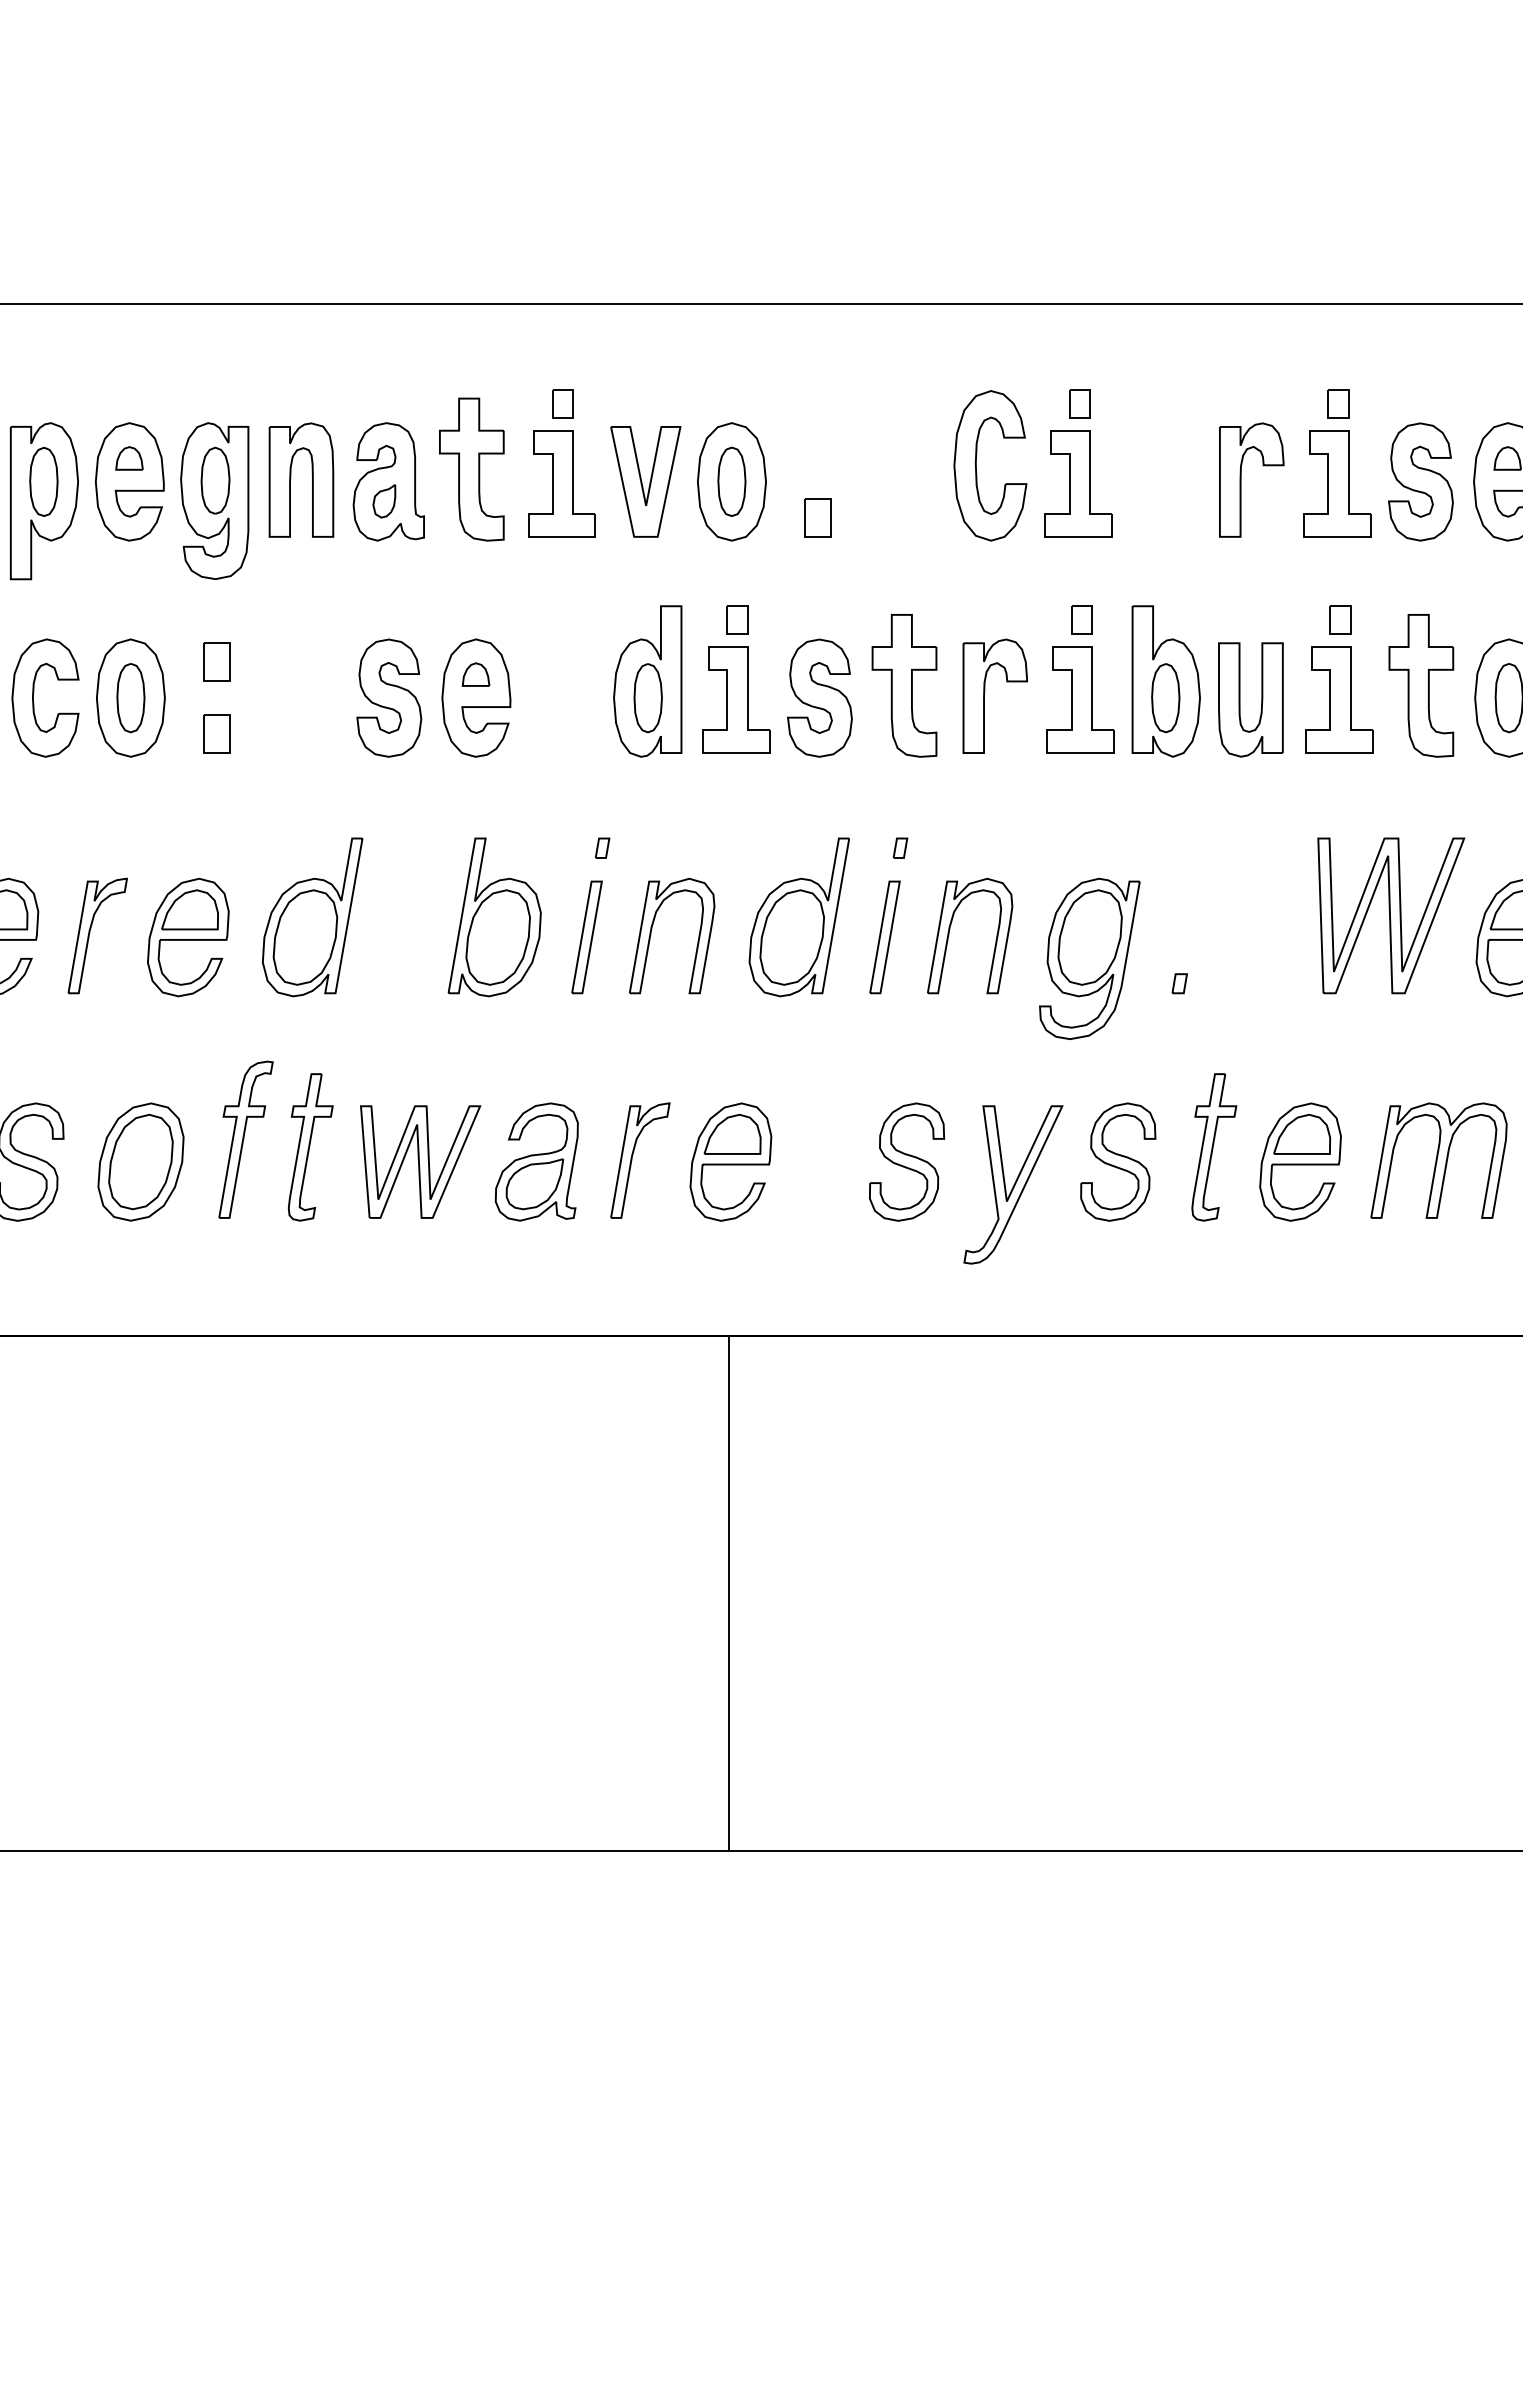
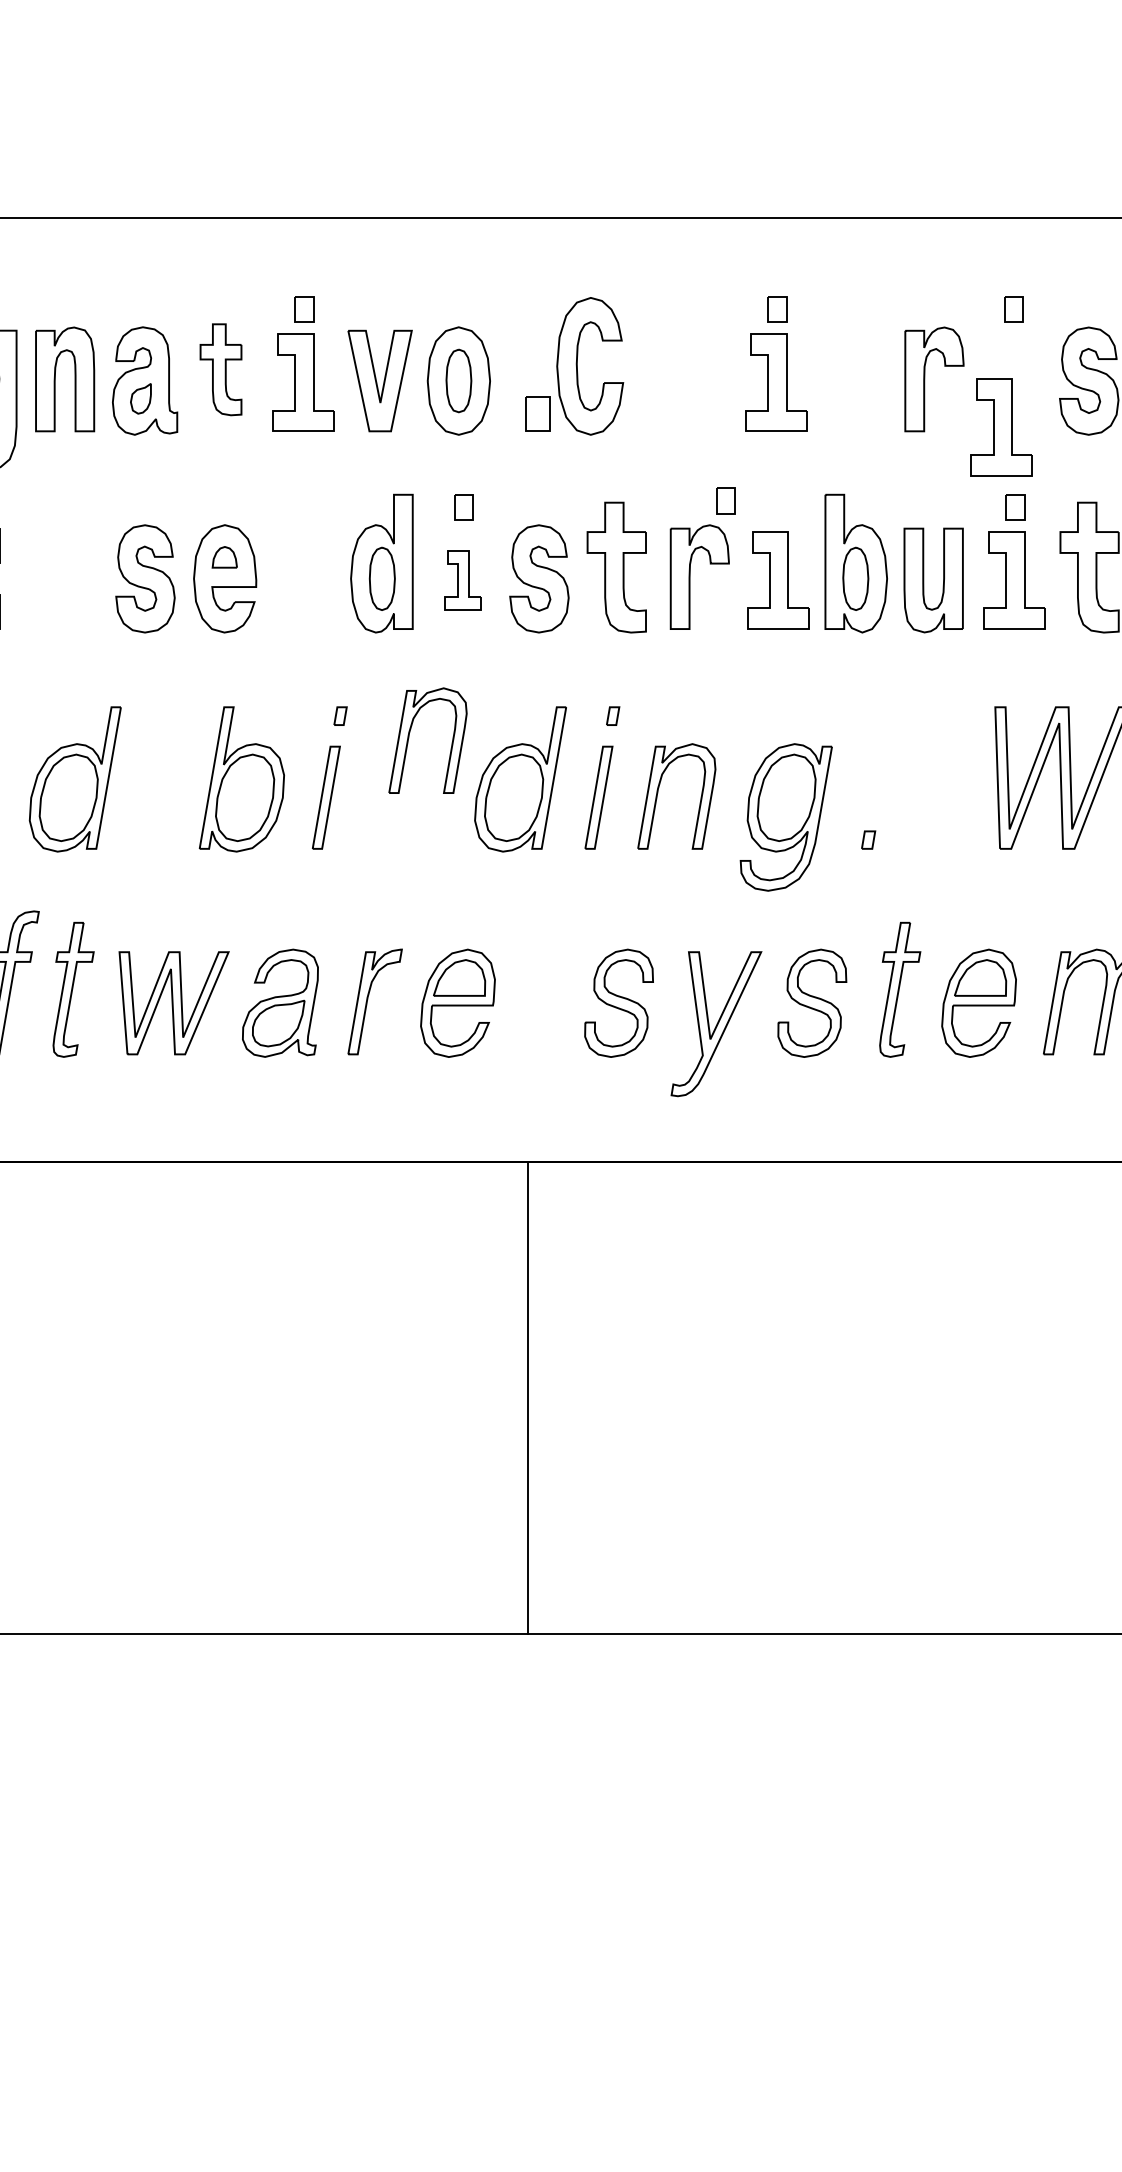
part: (976, 465) -> (577, 366), moved
part: (471, 469) -> (220, 369), size x0.7
part: (1337, 483) -> (1001, 427), moved
part: (1081, 619) -> (725, 500), moved
part: (736, 699) -> (463, 580), size x0.6
part: (652, 929) -> (410, 734), moved
line: (729, 1593) -> (528, 1397), moved

